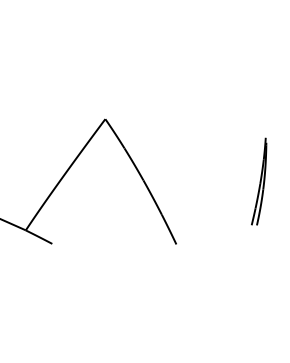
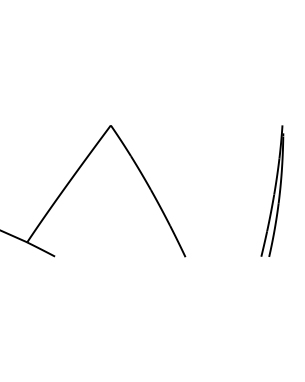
part: (259, 181) -> (272, 190), size x1.43

